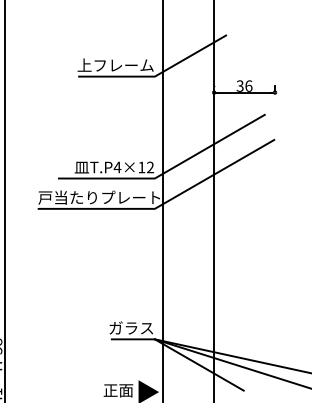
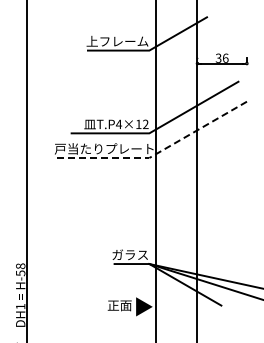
line: (163, 204) -> (156, 154), solid -> dashed

